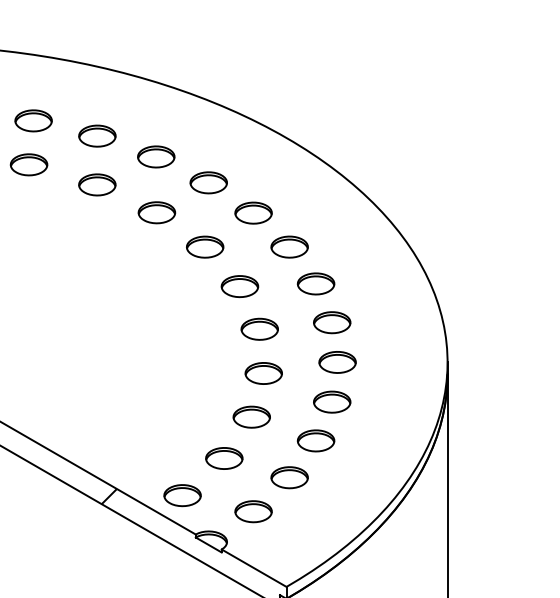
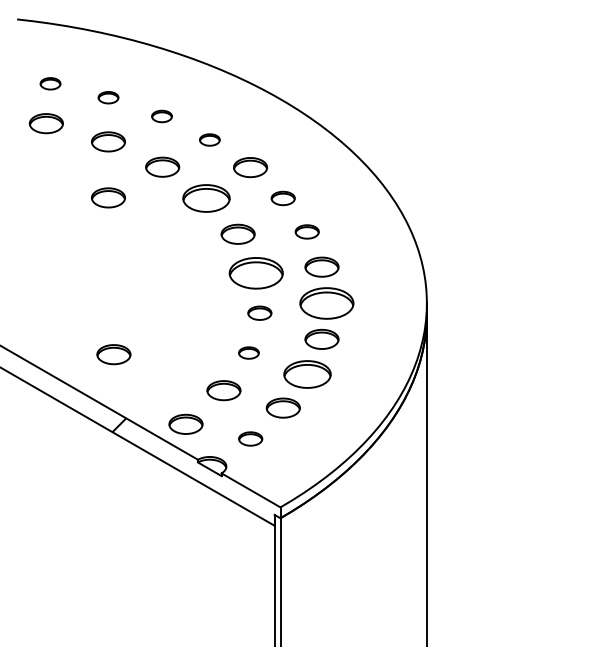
part: (33, 120) -> (50, 83), size x0.6
part: (97, 136) -> (108, 97), size x0.6
part: (155, 156) -> (161, 116), size x0.6
part: (208, 182) -> (209, 139), size x0.6
part: (97, 246) -> (108, 197), added
part: (205, 247) -> (206, 198), size x1.4
part: (288, 247) -> (282, 198), size x0.7
part: (315, 283) -> (306, 231), size x0.7
part: (259, 328) -> (255, 272), size x1.6
part: (337, 361) -> (326, 302), size x1.6
part: (263, 372) -> (259, 312), size x0.7
part: (251, 416) -> (248, 352), size x0.6
part: (102, 418) -> (113, 354), added
part: (315, 440) -> (306, 374), size x1.4
part: (253, 511) -> (250, 438), size x0.7

